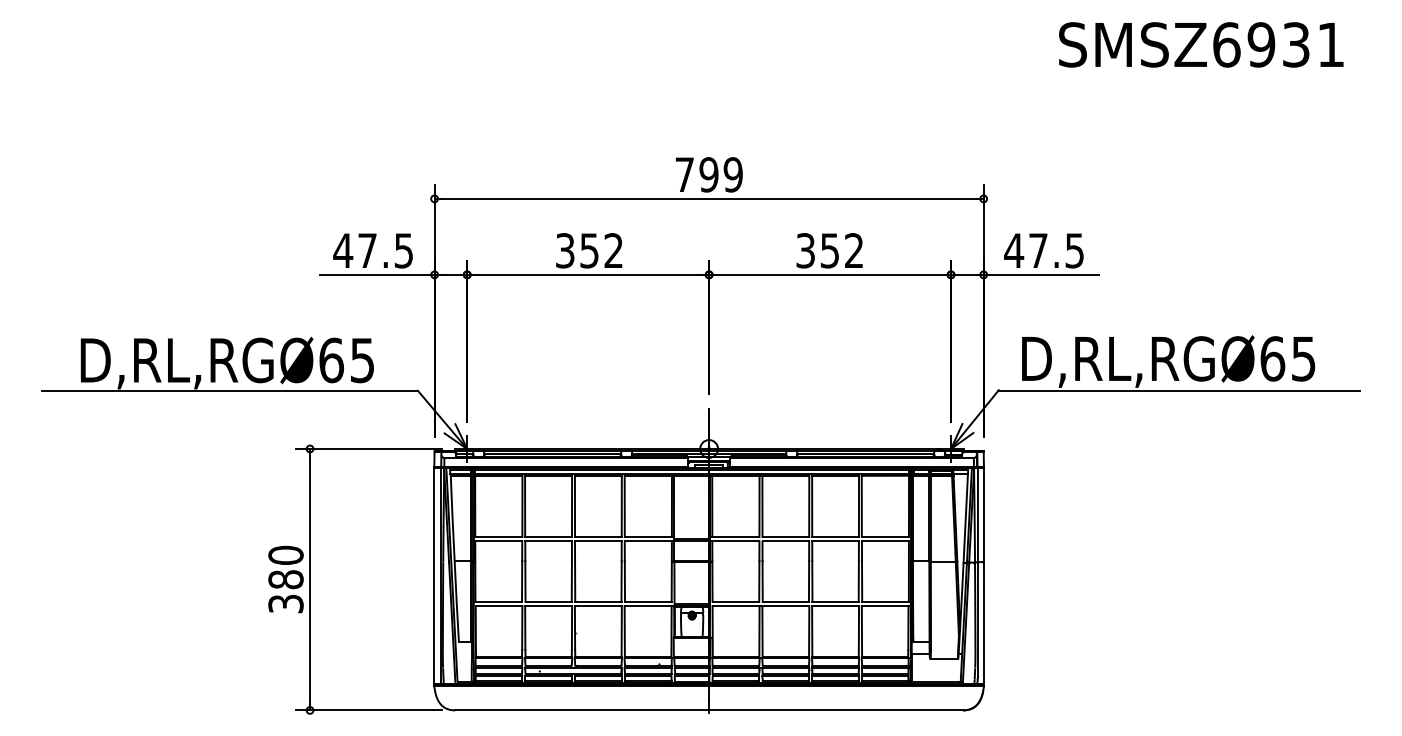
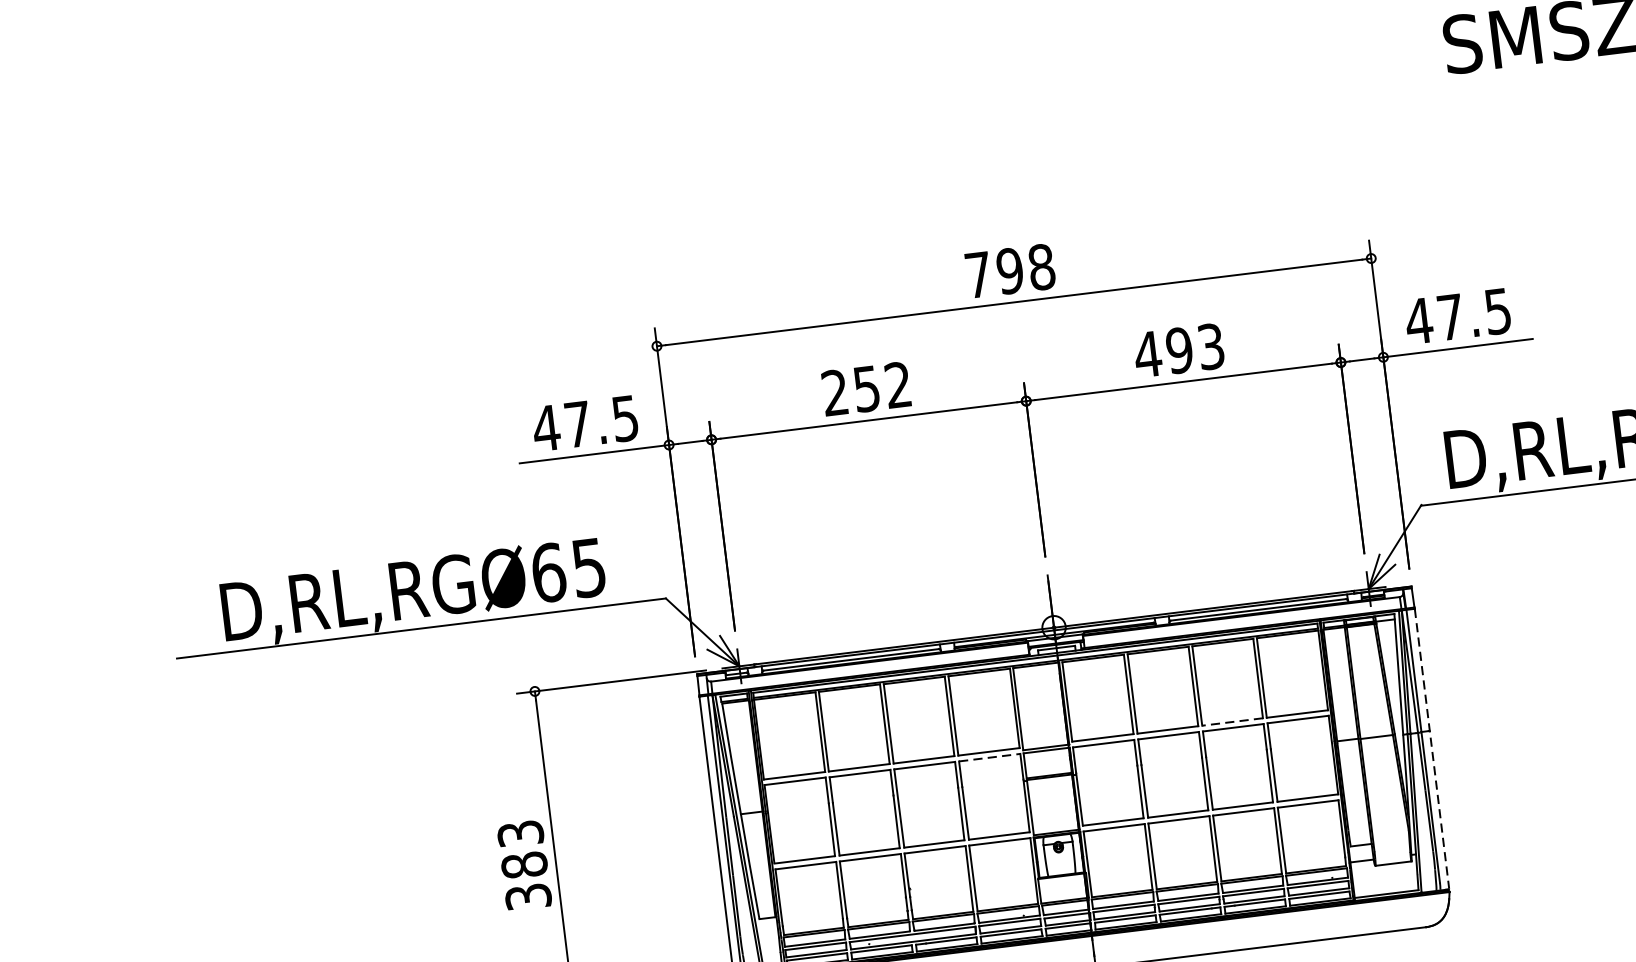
text: (732, 174) -> (1040, 266), 799 -> 798
text: (565, 250) -> (835, 392), 352 -> 252
text: (829, 250) -> (1178, 350), 352 -> 493
line: (835, 536) -> (1232, 721), solid -> dashed
line: (648, 541) -> (989, 757), solid -> dashed
text: (285, 554) -> (519, 832), 380 -> 383
line: (984, 576) -> (1432, 749), solid -> dashed

